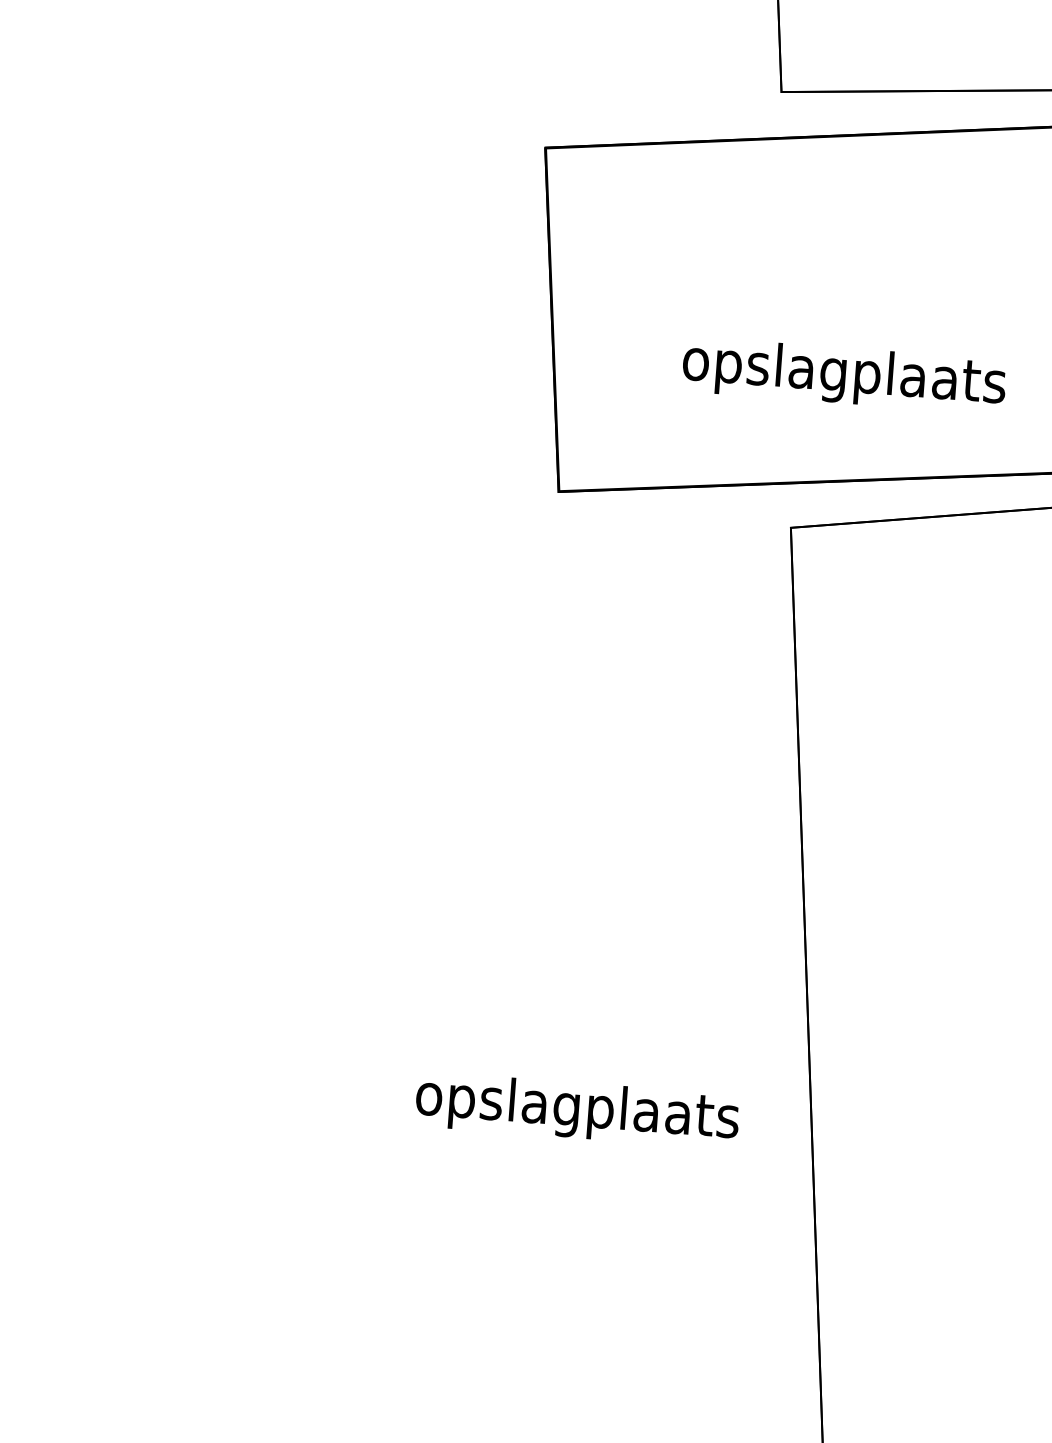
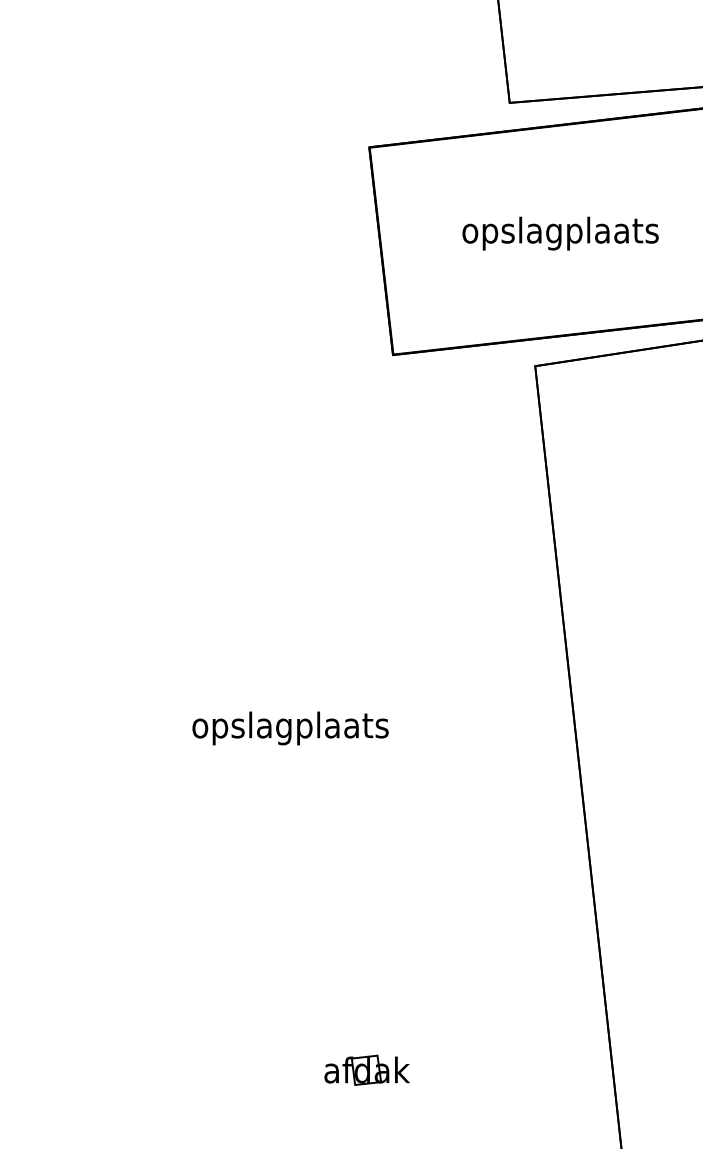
text: (844, 375) -> (560, 233), moved
text: (577, 1110) -> (290, 728), moved

